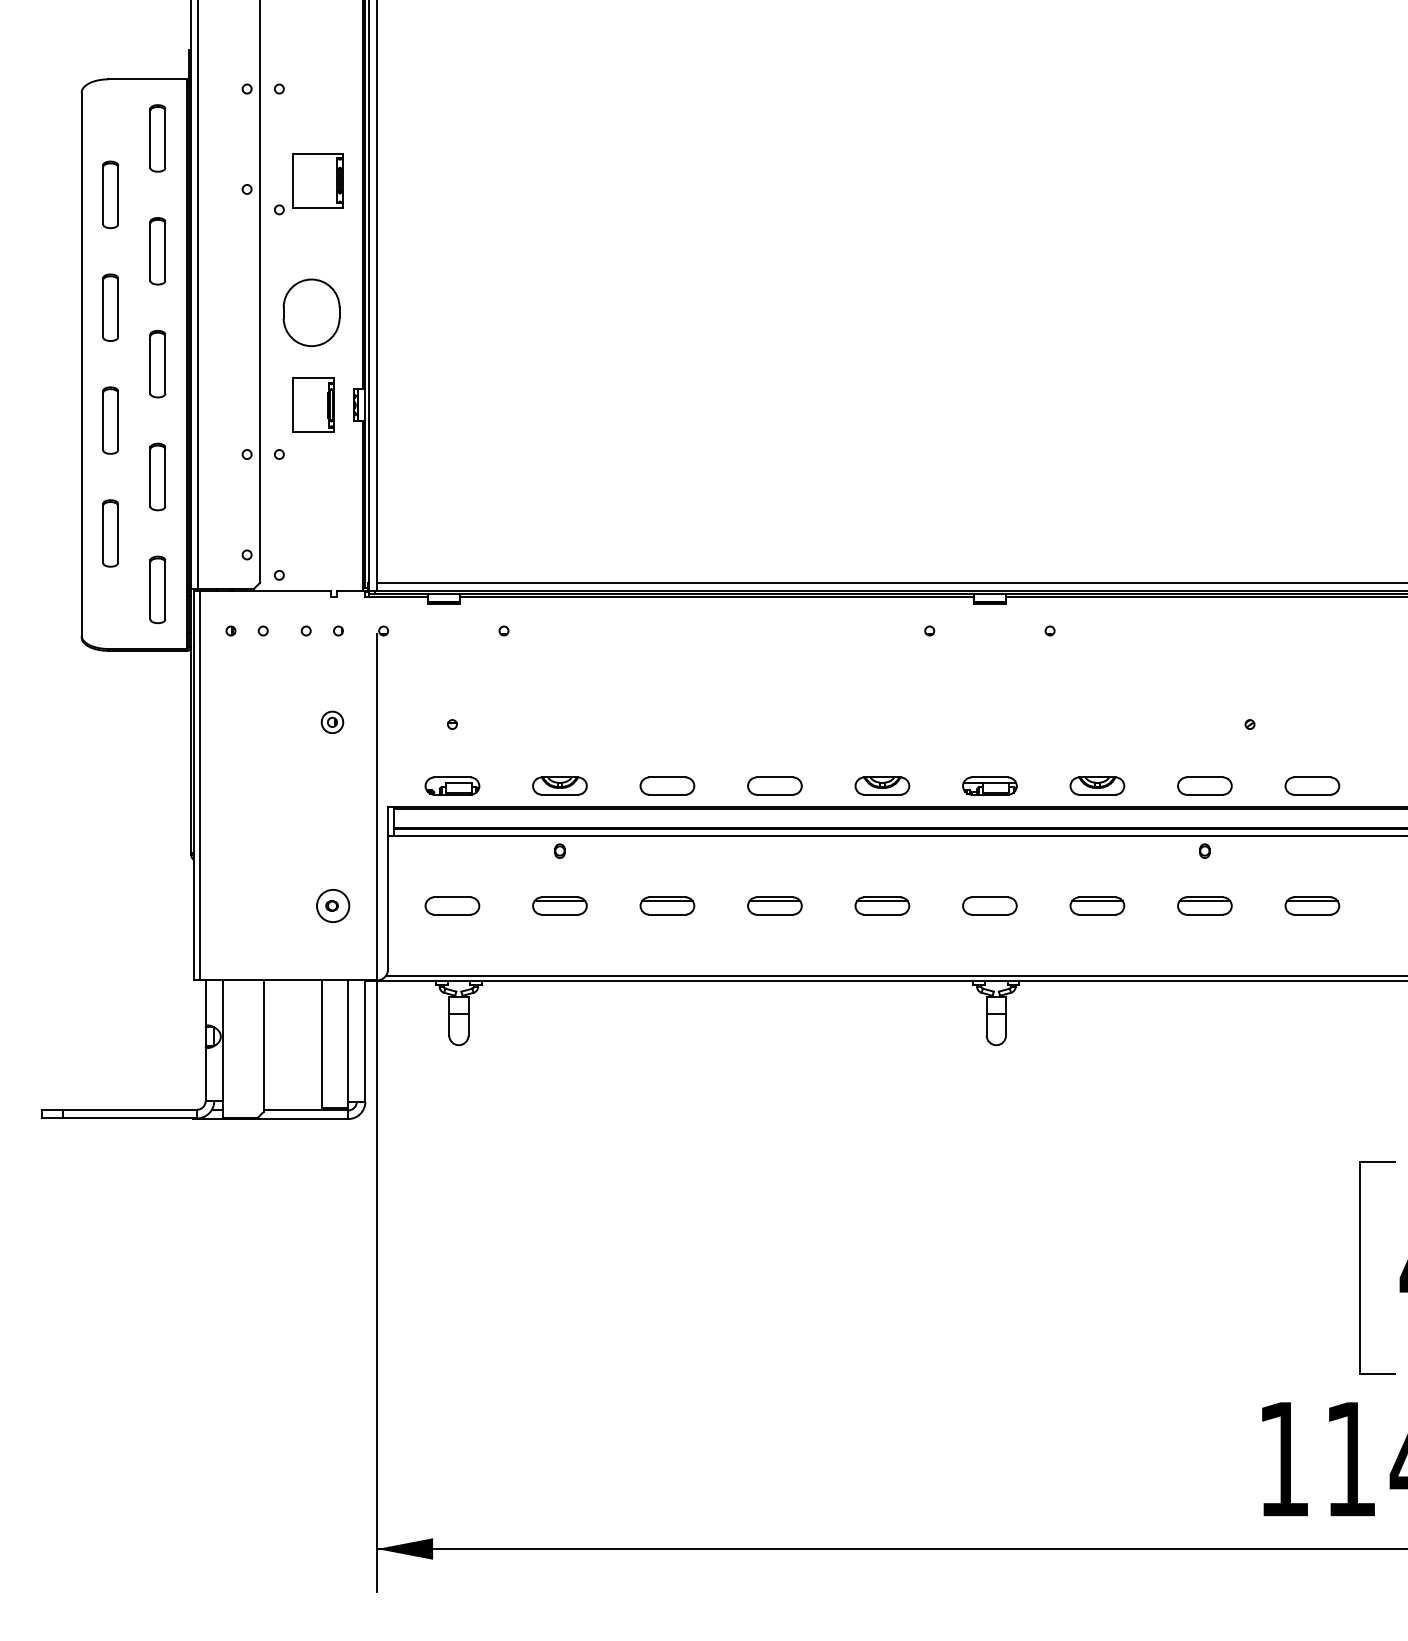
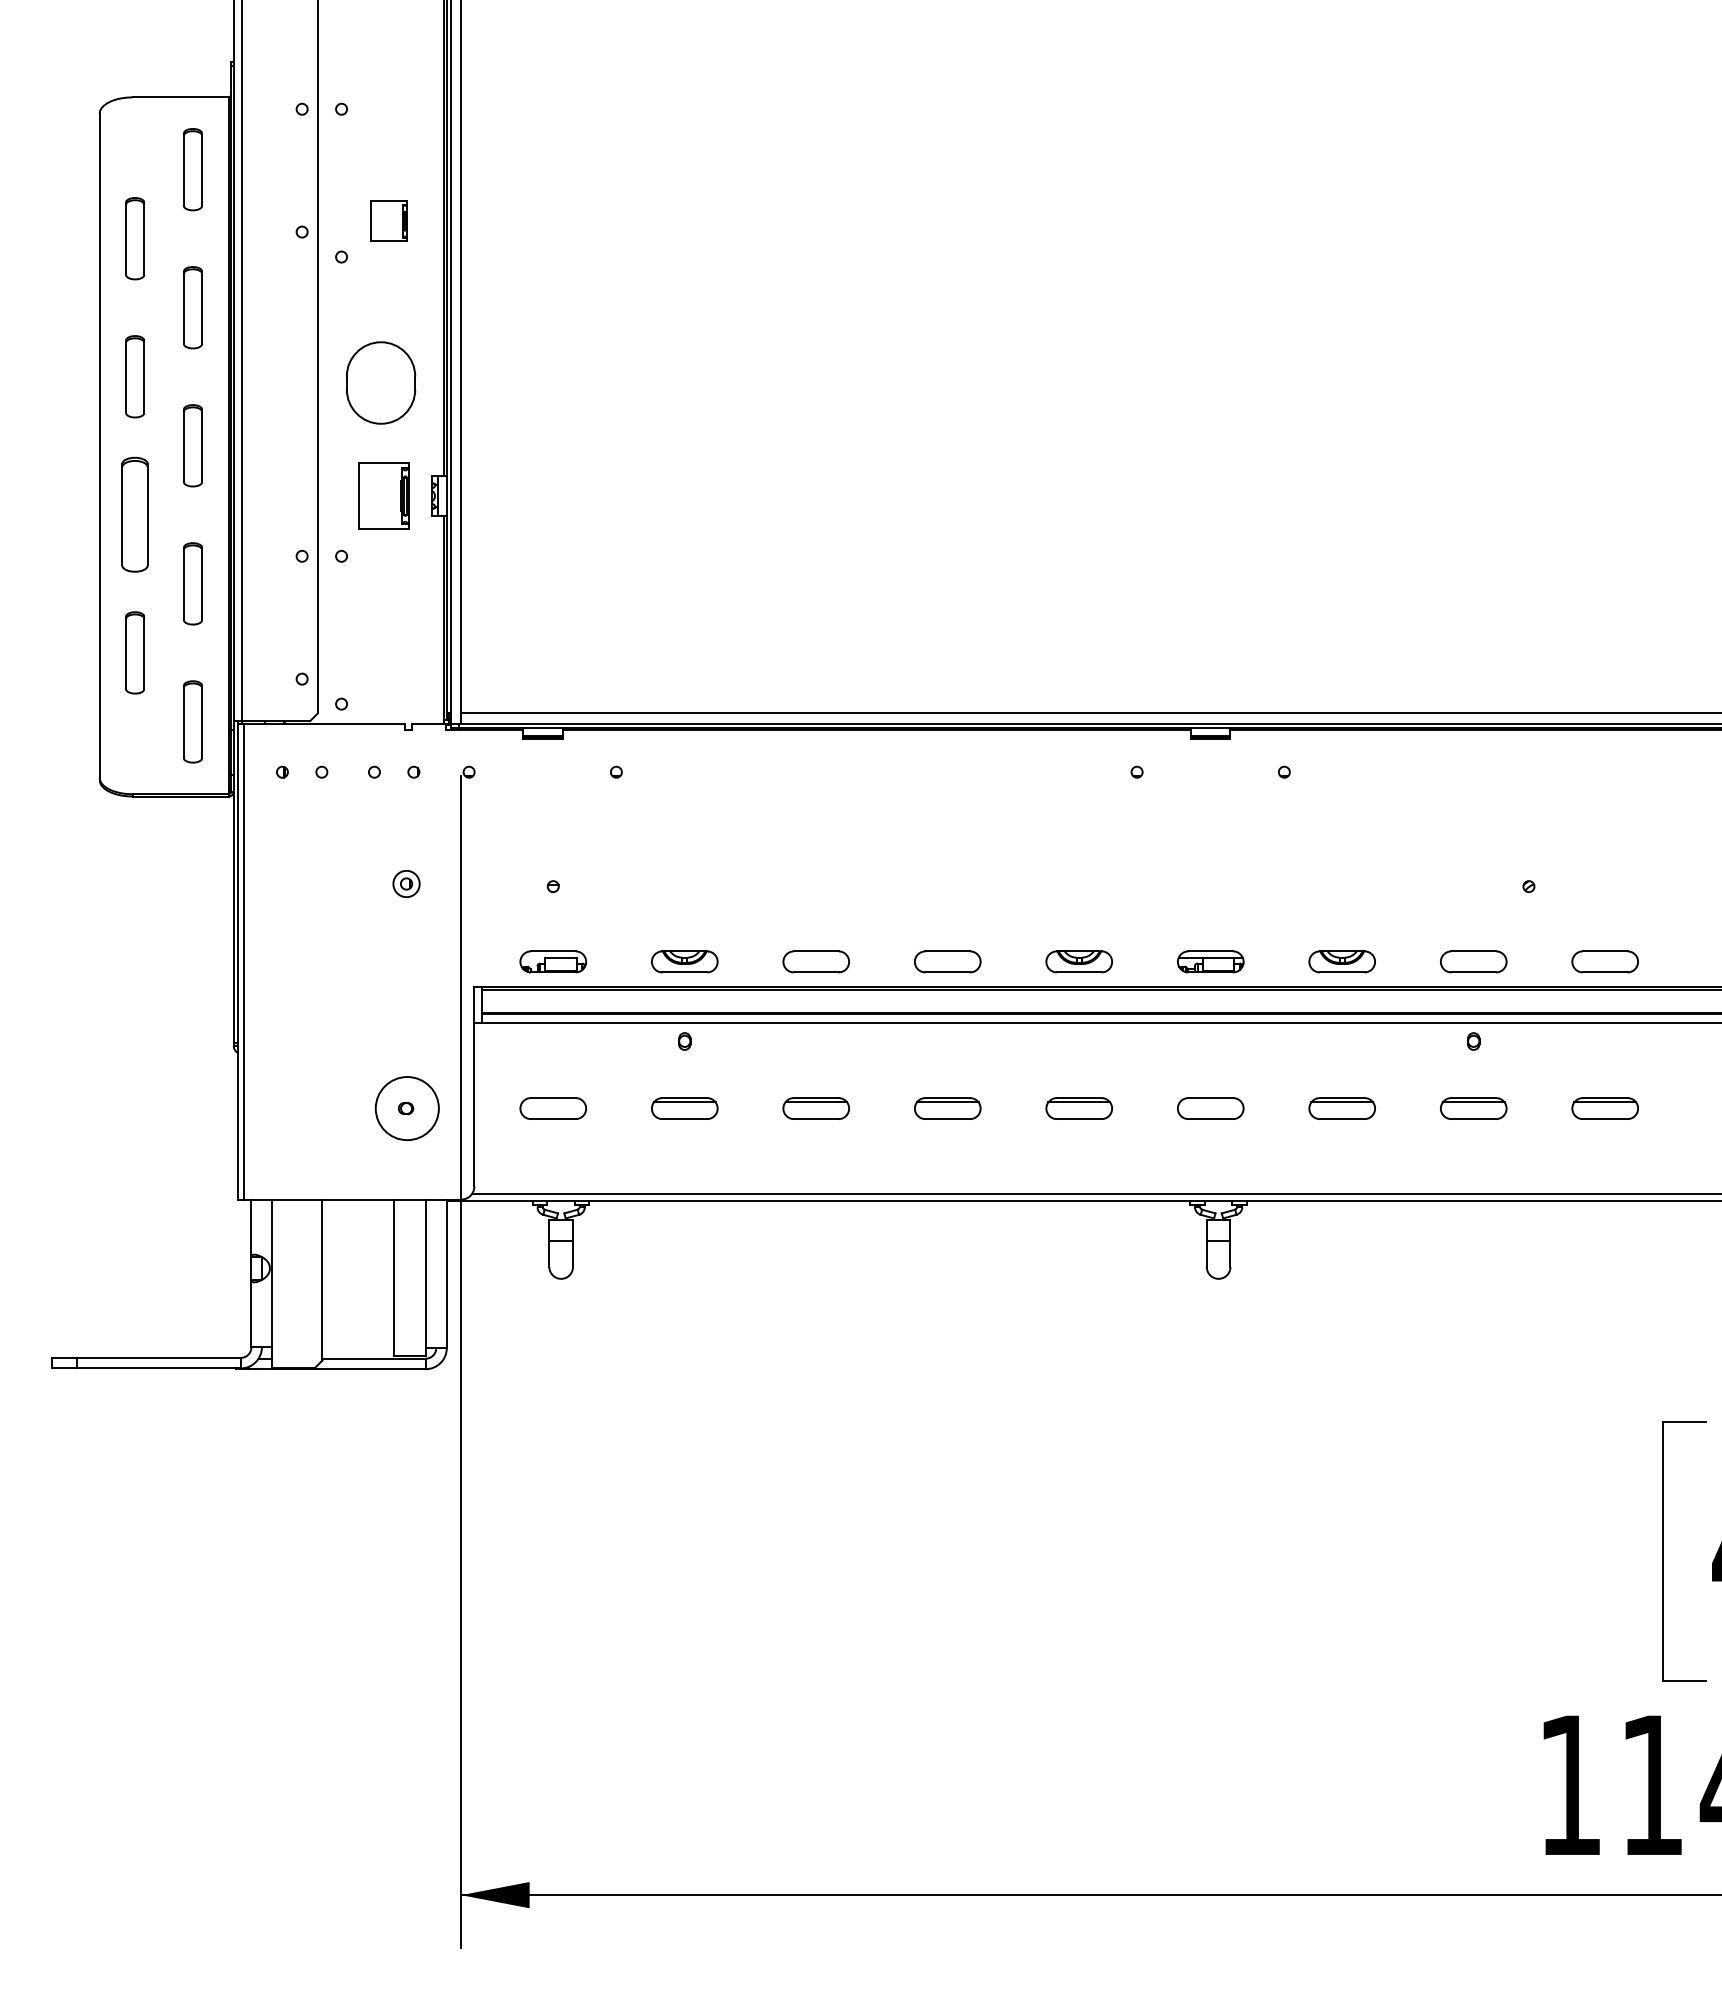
part: (317, 179) -> (388, 220), size x0.6
part: (110, 420) -> (135, 514), size x1.4
circle: (333, 905) -> (407, 1108), size x1.6

